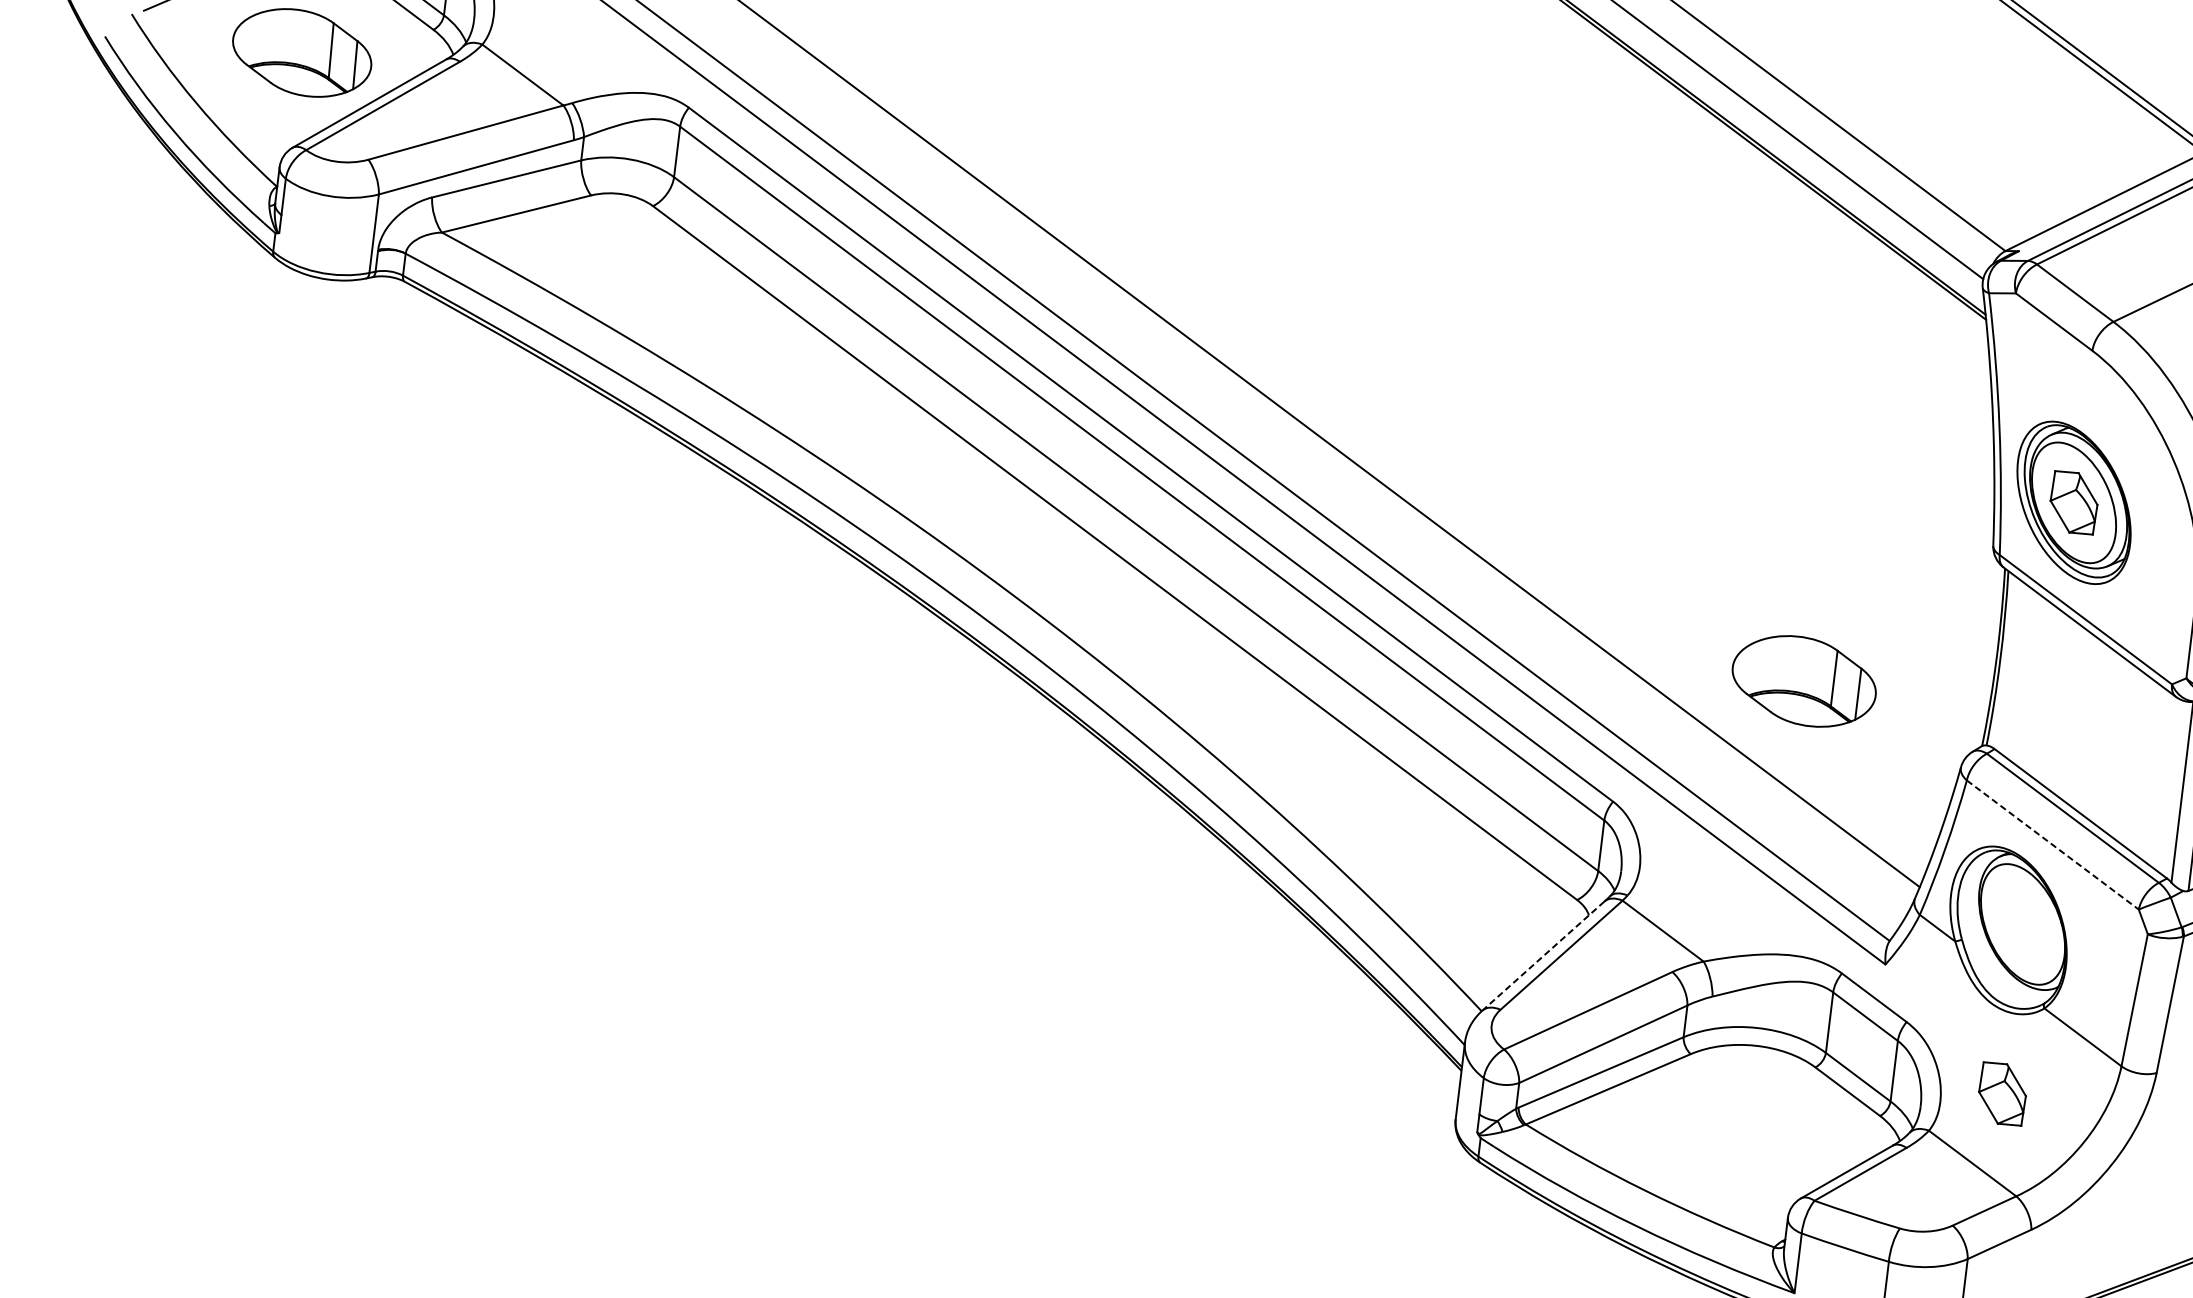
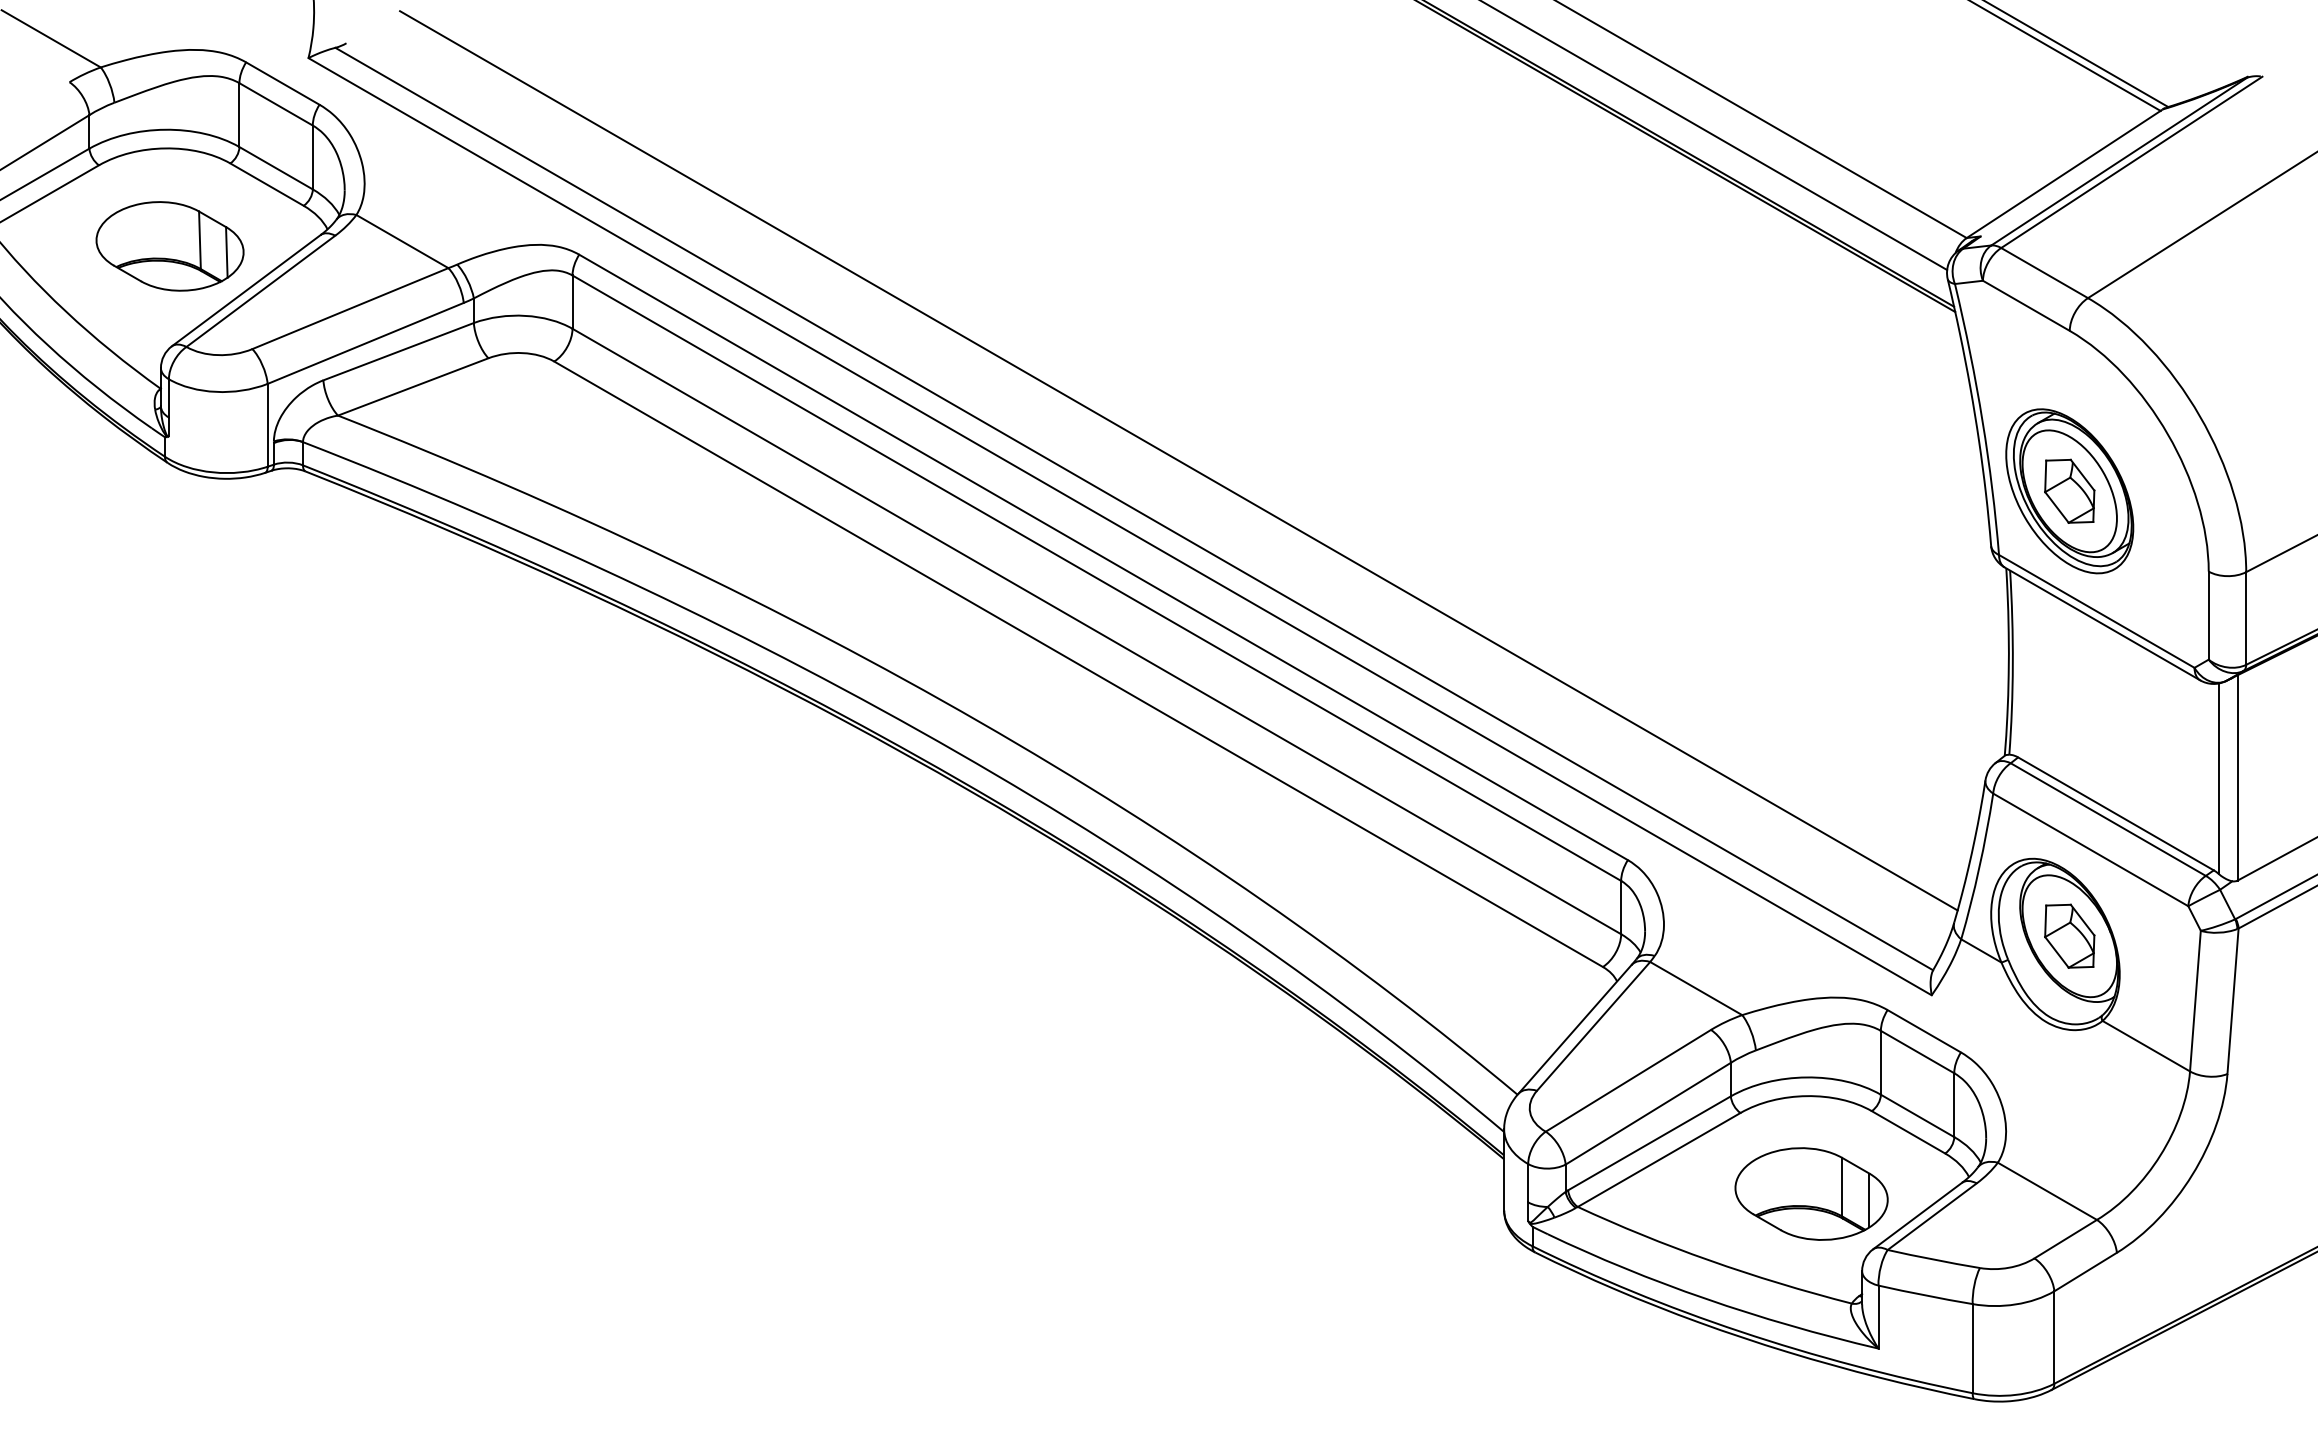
part: (1804, 680) -> (1811, 1193), moved
line: (2052, 844) -> (2090, 849), dashed -> solid
line: (1543, 955) -> (1574, 1029), dashed -> solid
part: (2002, 1093) -> (2069, 935), moved

